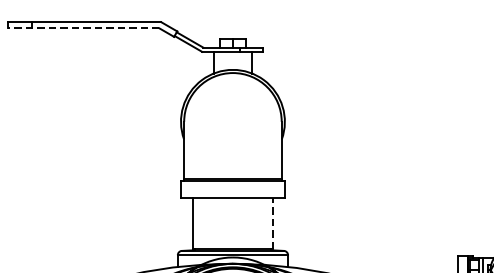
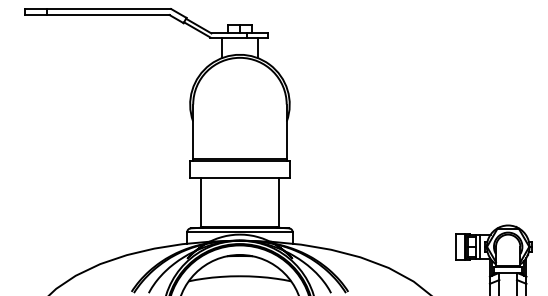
line: (83, 28) -> (96, 15), dashed -> solid
line: (273, 222) -> (278, 201), dashed -> solid

